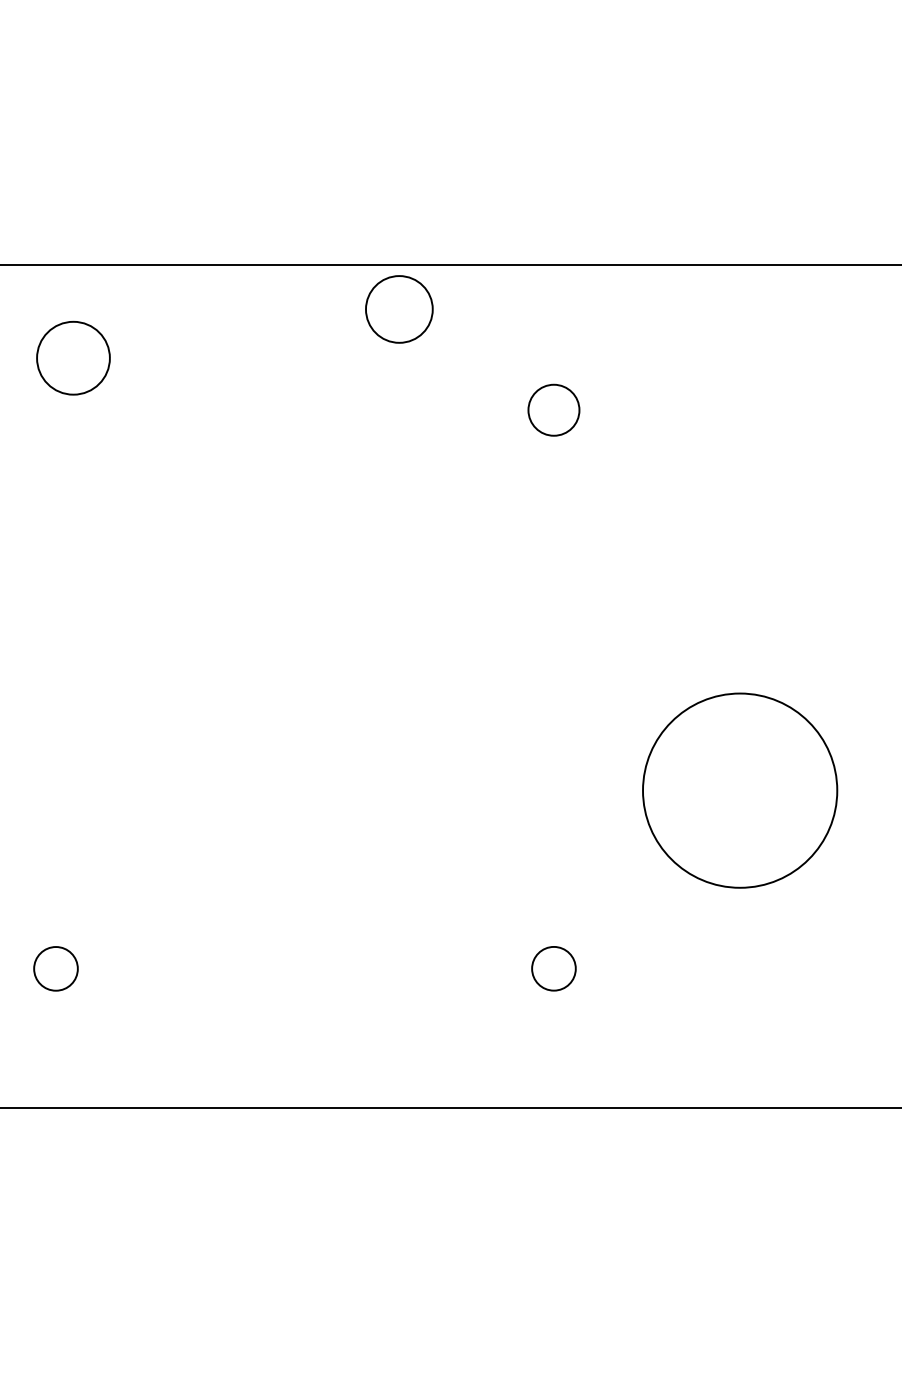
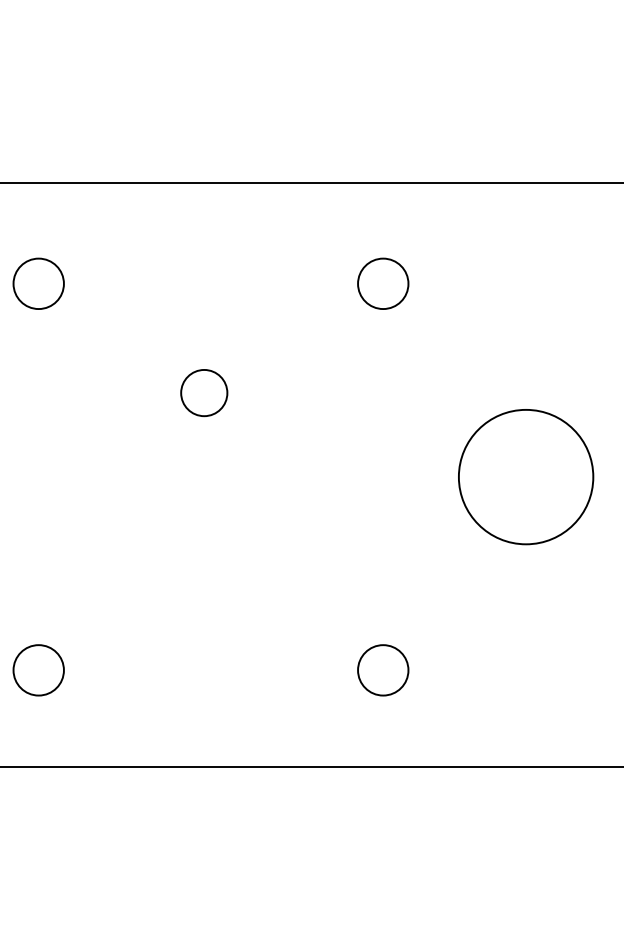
circle: (399, 310) -> (204, 393), moved
circle: (73, 357) -> (38, 283), moved
circle: (554, 409) -> (383, 283), size x1.43
circle: (740, 791) -> (526, 477), moved
circle: (55, 968) -> (38, 670), size x1.67
circle: (554, 968) -> (383, 670), size x1.67

